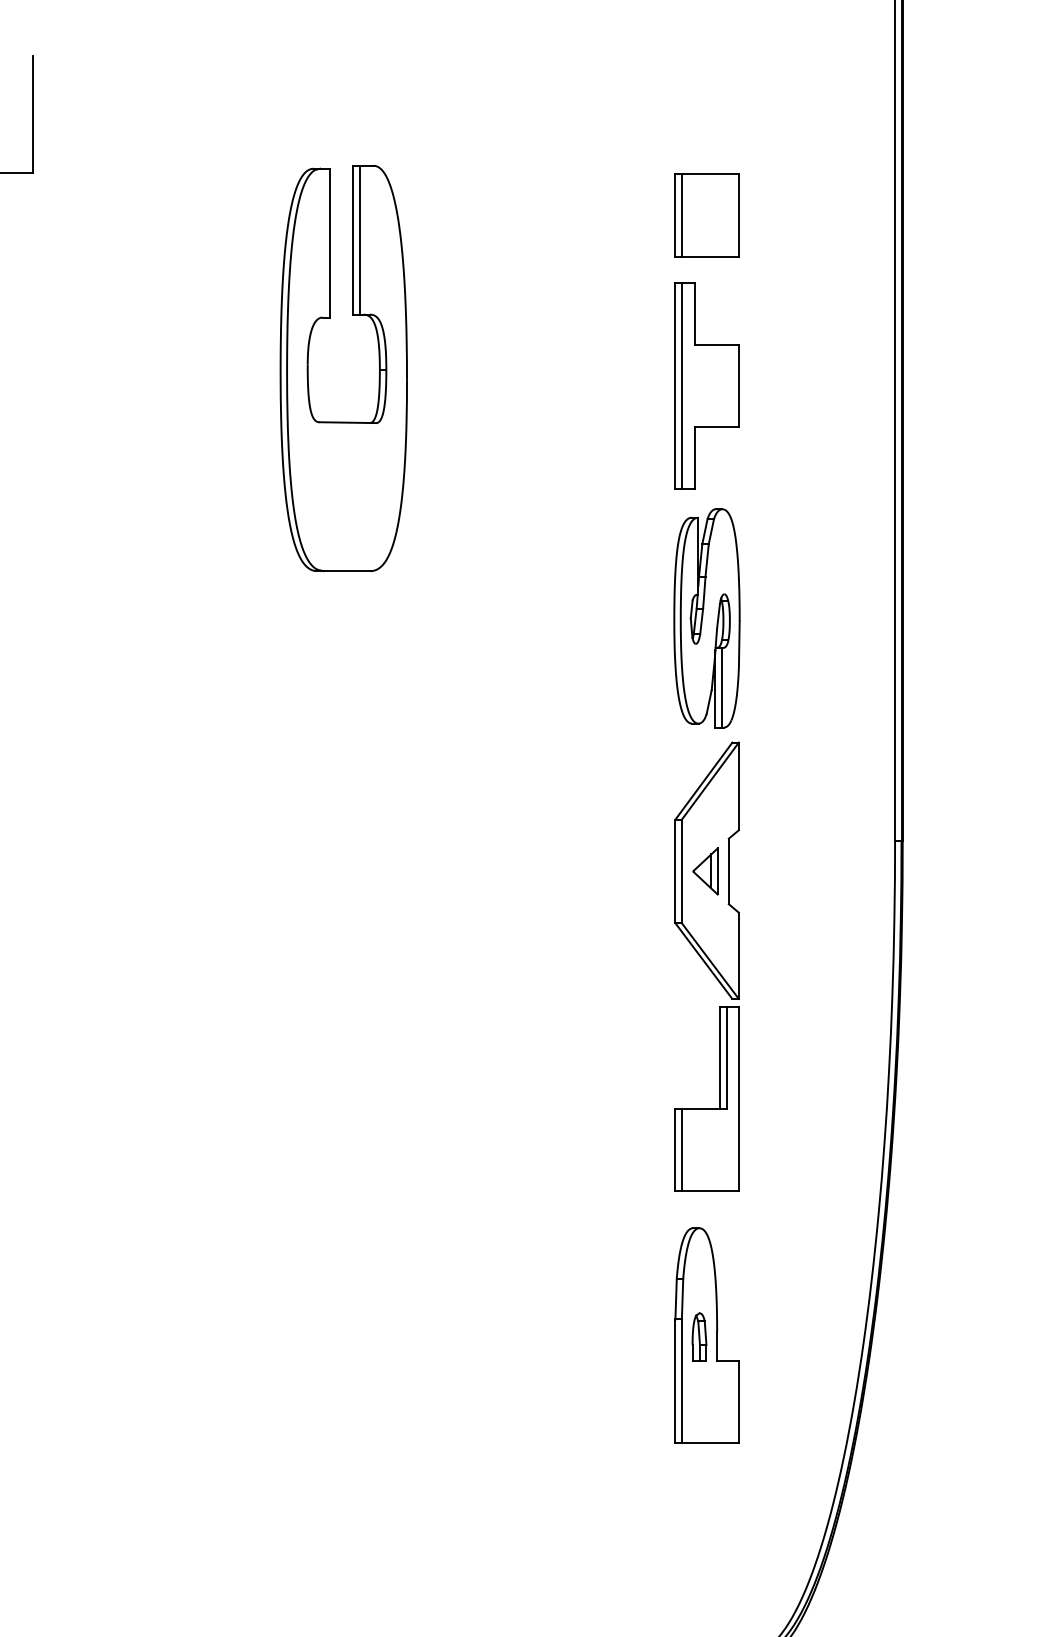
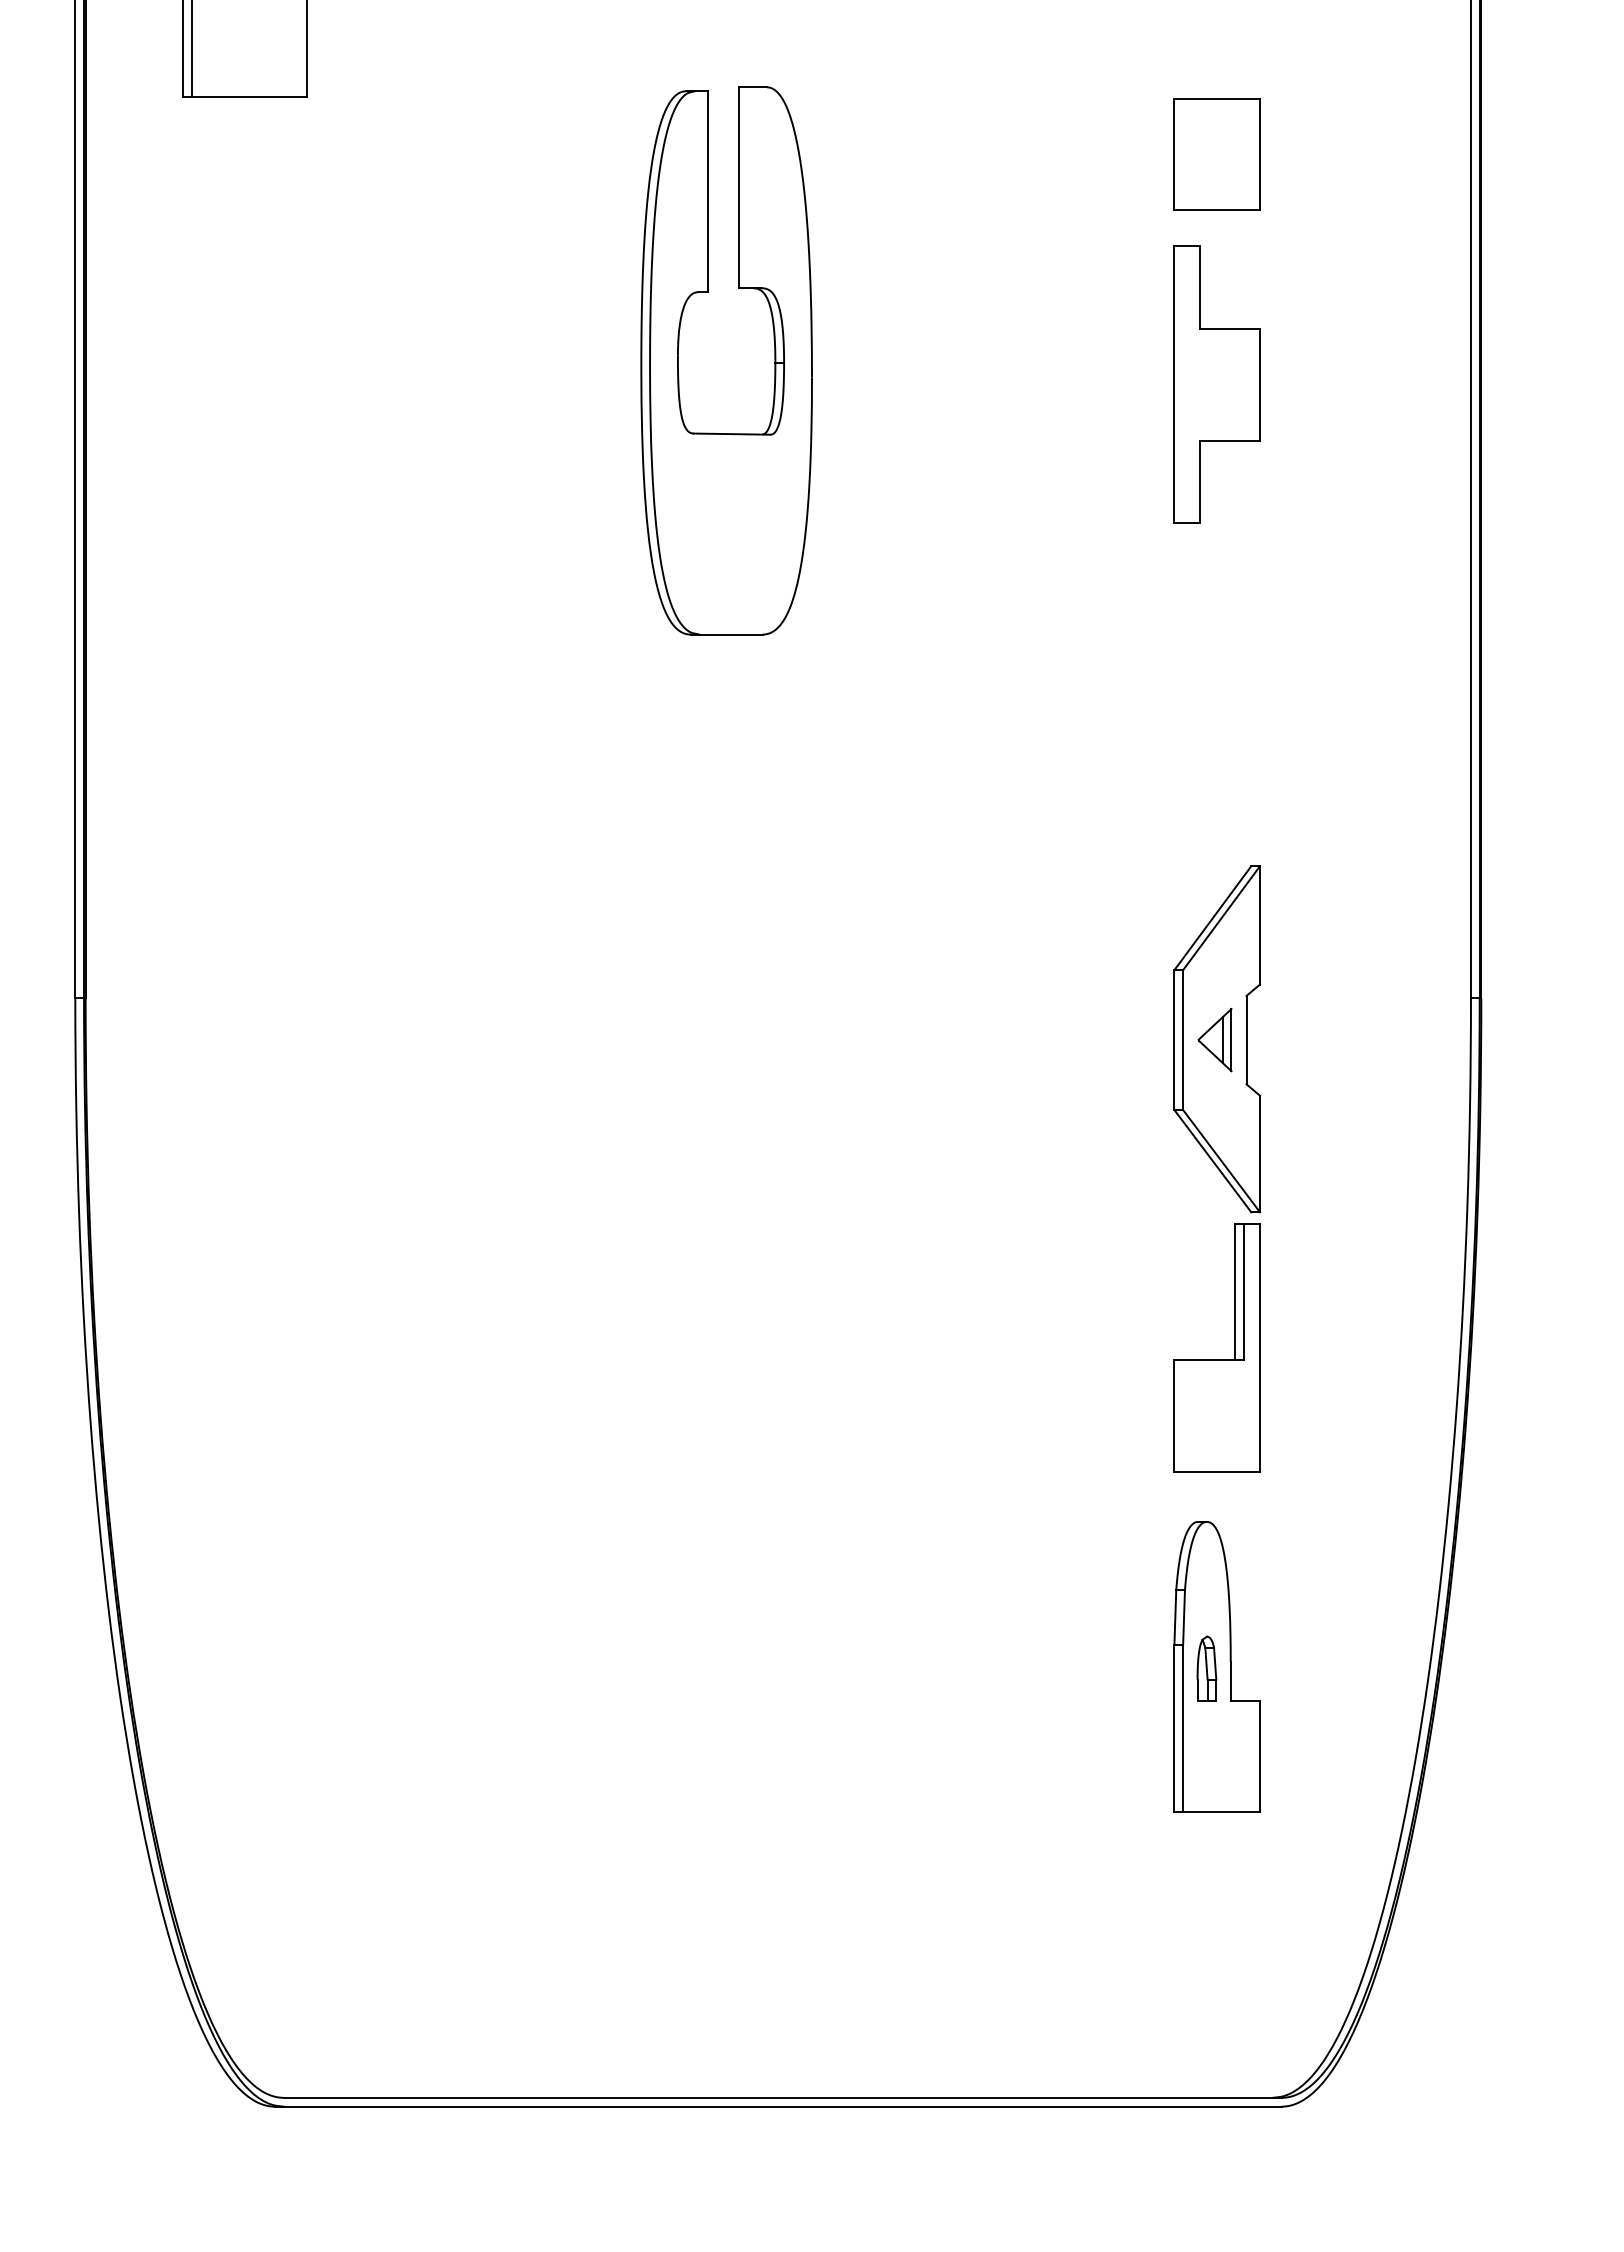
line: (682, 214) -> (1183, 153), removed
line: (359, 240) -> (747, 187), removed
line: (682, 385) -> (1183, 384), removed
part: (707, 618) -> (1217, 698), removed
line: (682, 1149) -> (1183, 1415), removed

